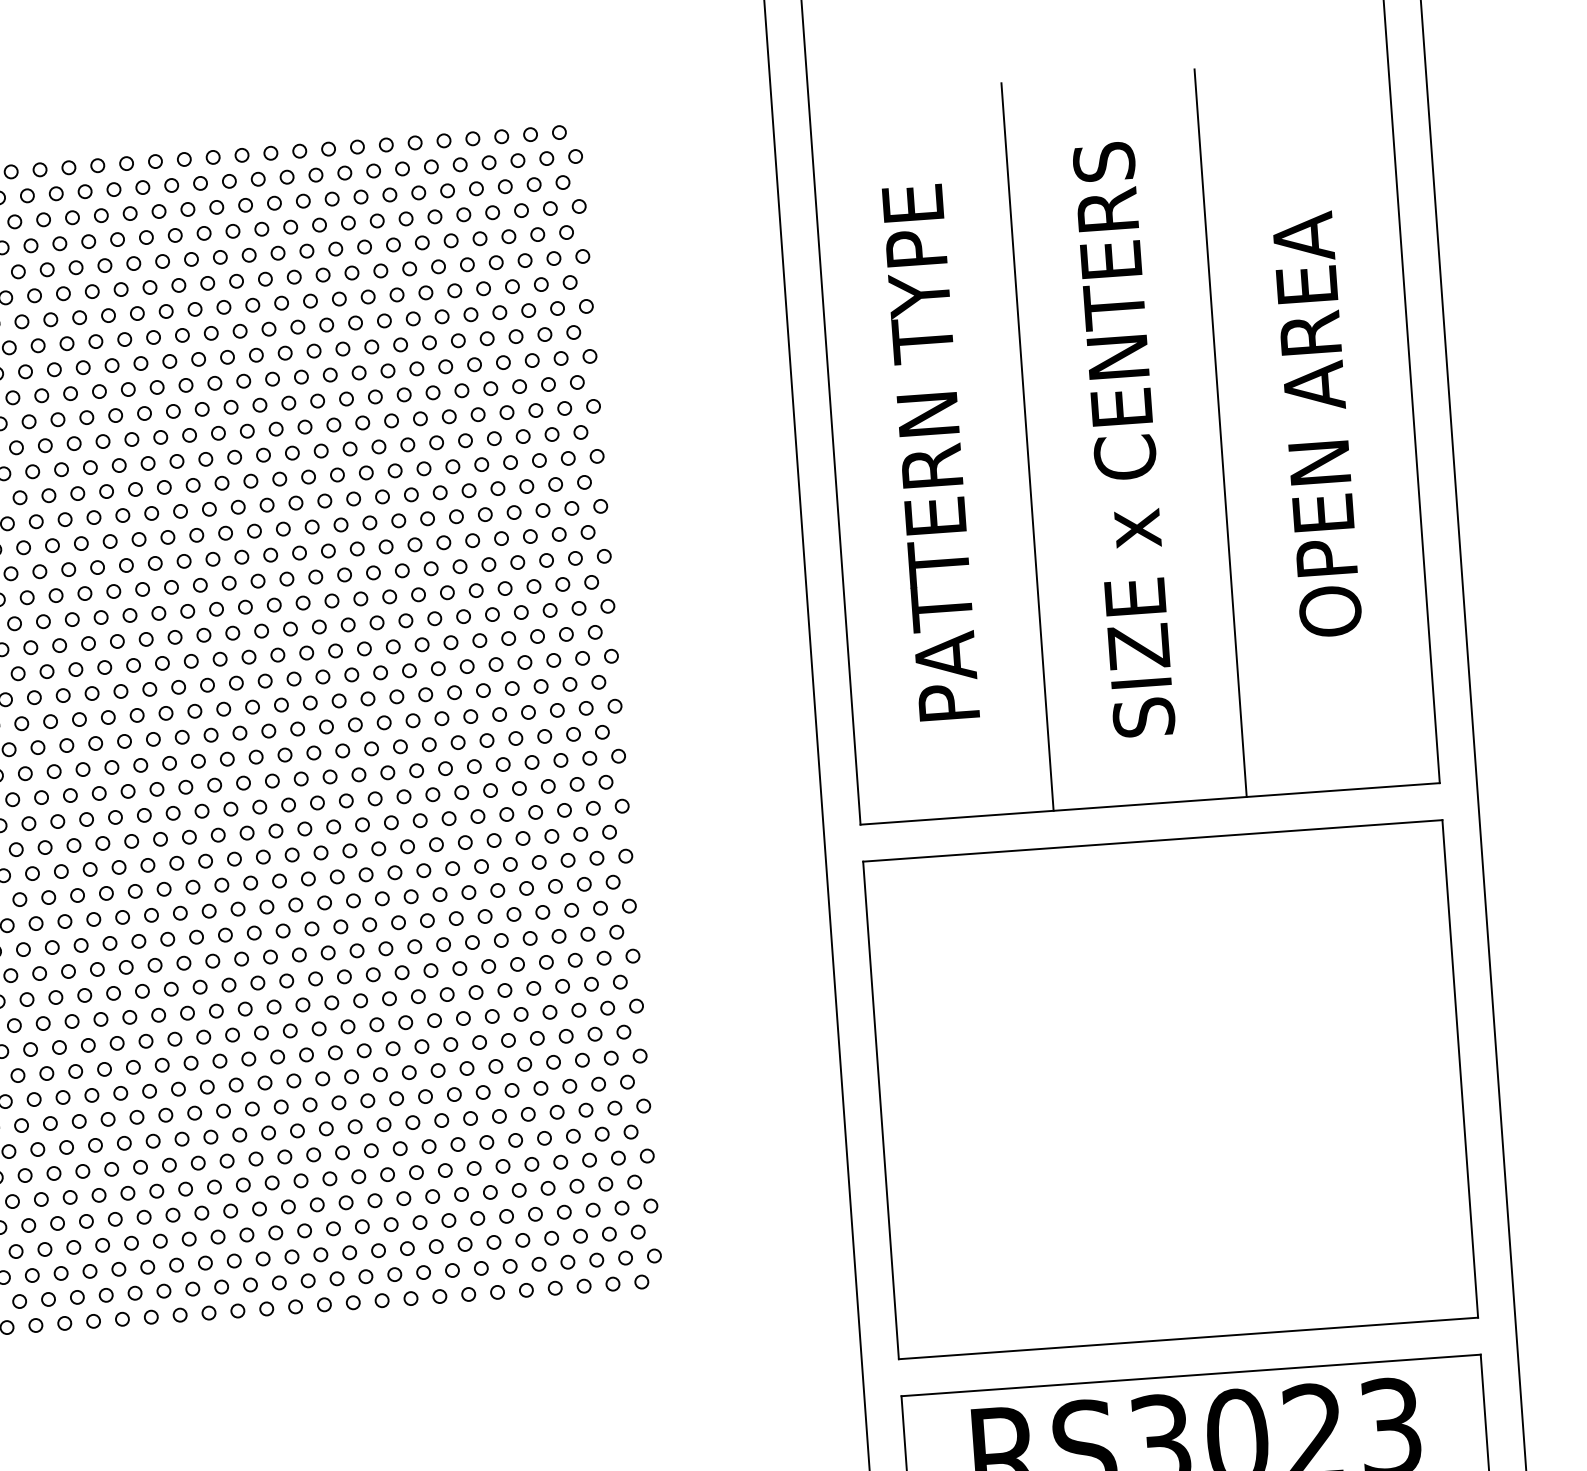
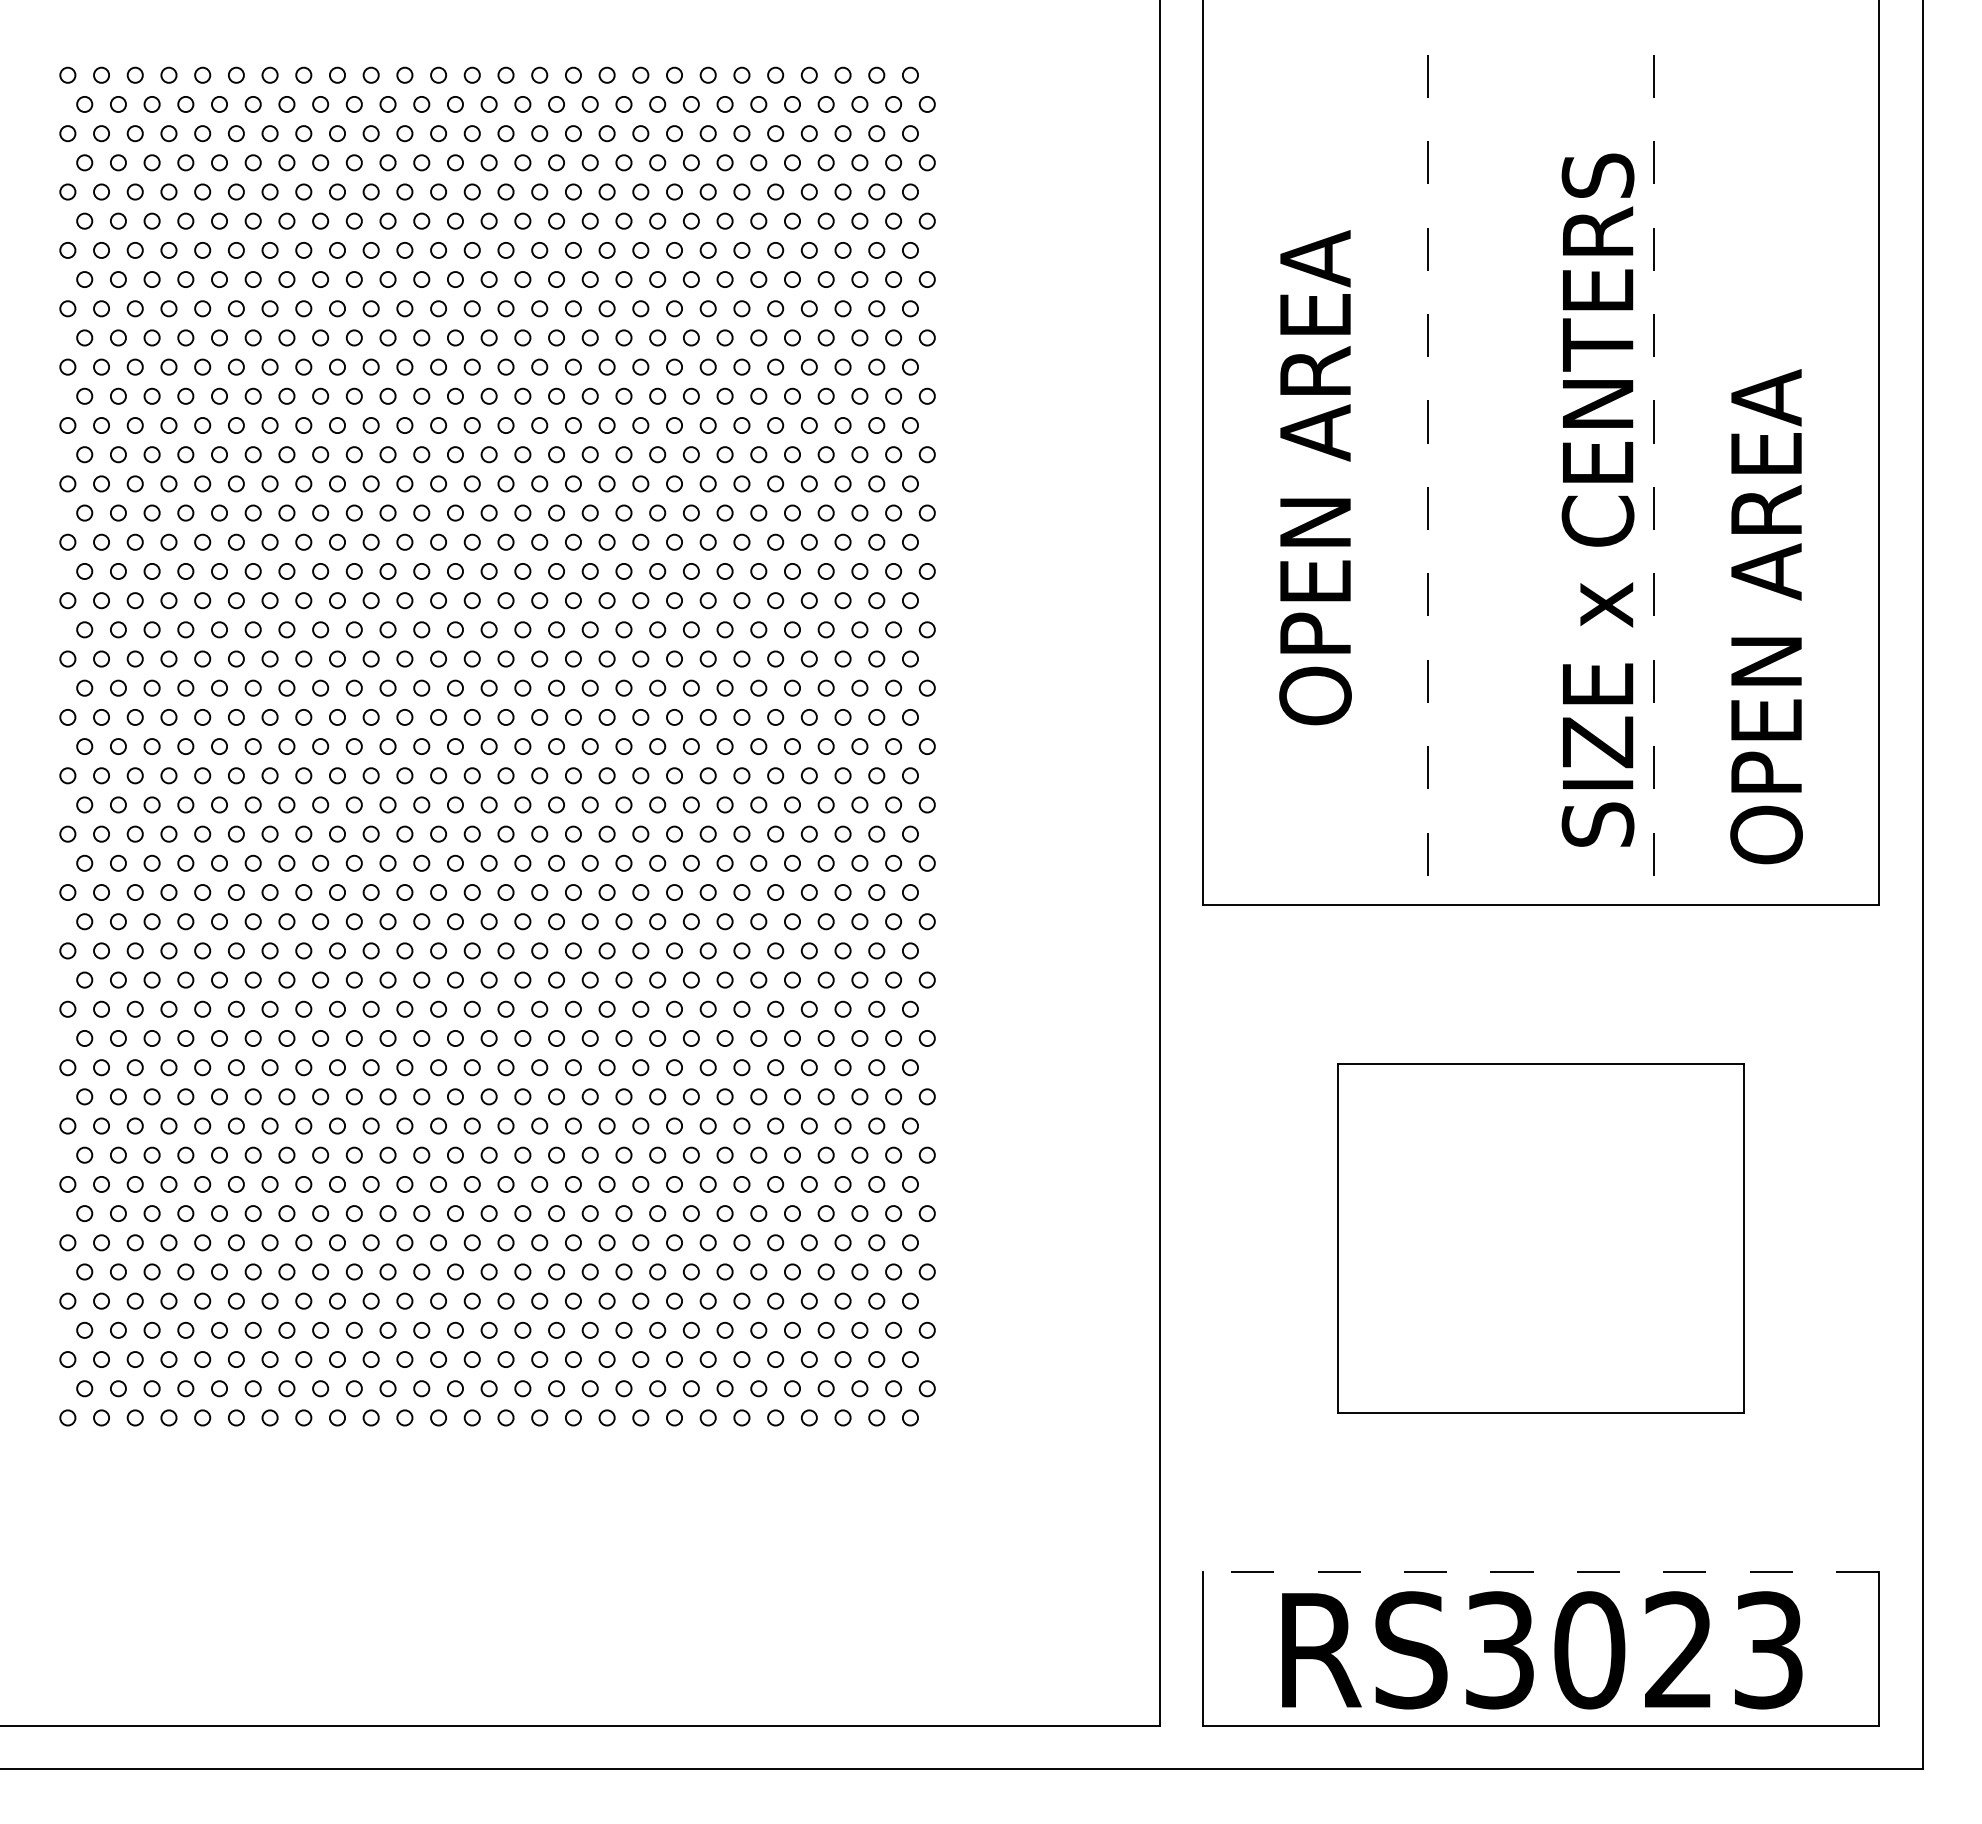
text: (1316, 424) -> (1766, 616), moved
line: (1220, 433) -> (1653, 479), solid -> dashed
text: (1123, 439) -> (1597, 499), moved
line: (1027, 446) -> (1428, 479), solid -> dashed
text: (930, 452) -> (1315, 477), PATTERN TYPE -> OPEN AREA
part: (1170, 1089) -> (1540, 1238), size x0.6
line: (1190, 1375) -> (1540, 1572), solid -> dashed

